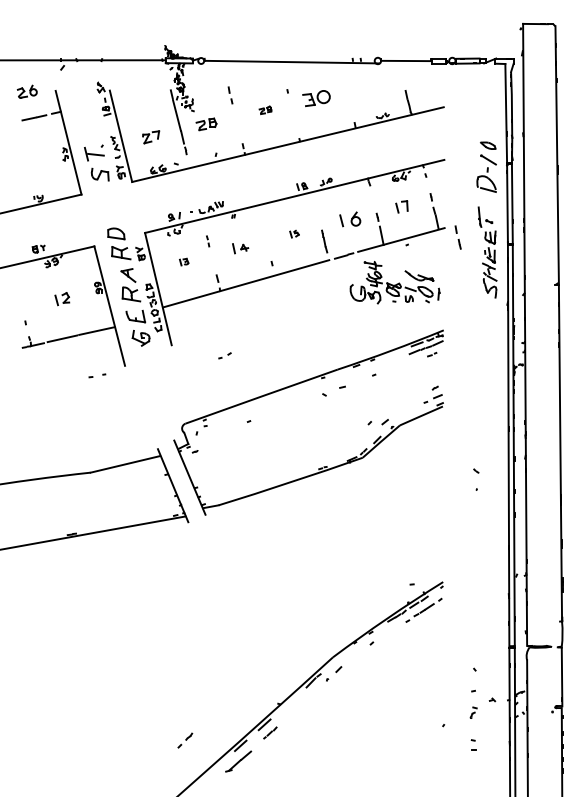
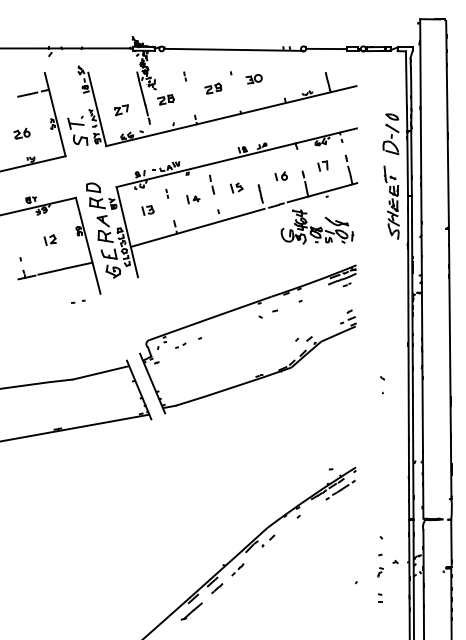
part: (26, 91) -> (21, 133), moved
part: (229, 95) -> (184, 76), size x0.62
part: (315, 99) -> (253, 79), size x0.71
part: (265, 110) -> (213, 88), size x1.67
part: (349, 219) -> (280, 176), size x0.71
part: (294, 233) -> (236, 187), size x1.67
part: (458, 237) -> (212, 184), moved
part: (183, 262) -> (147, 210), size x1.67
part: (224, 355) -> (180, 345), moved
part: (184, 740) -> (237, 569), moved

